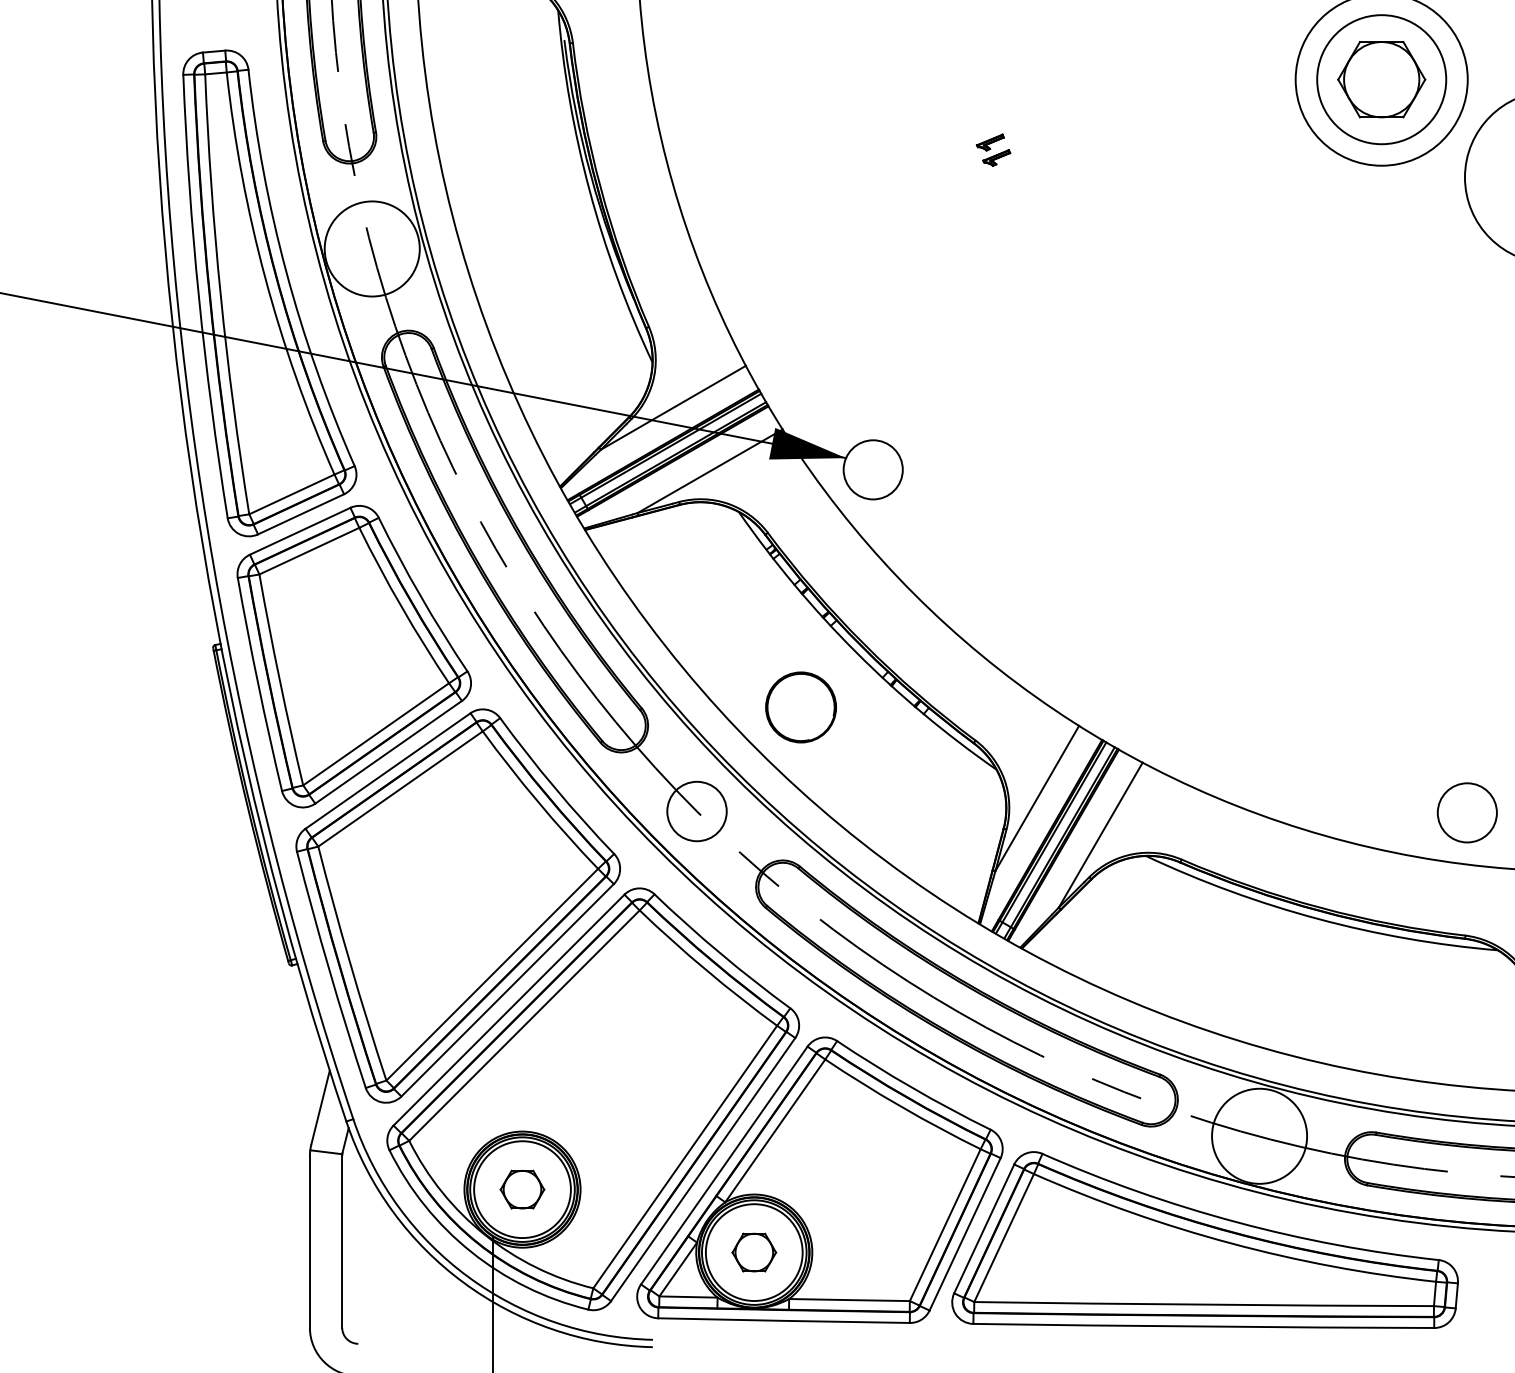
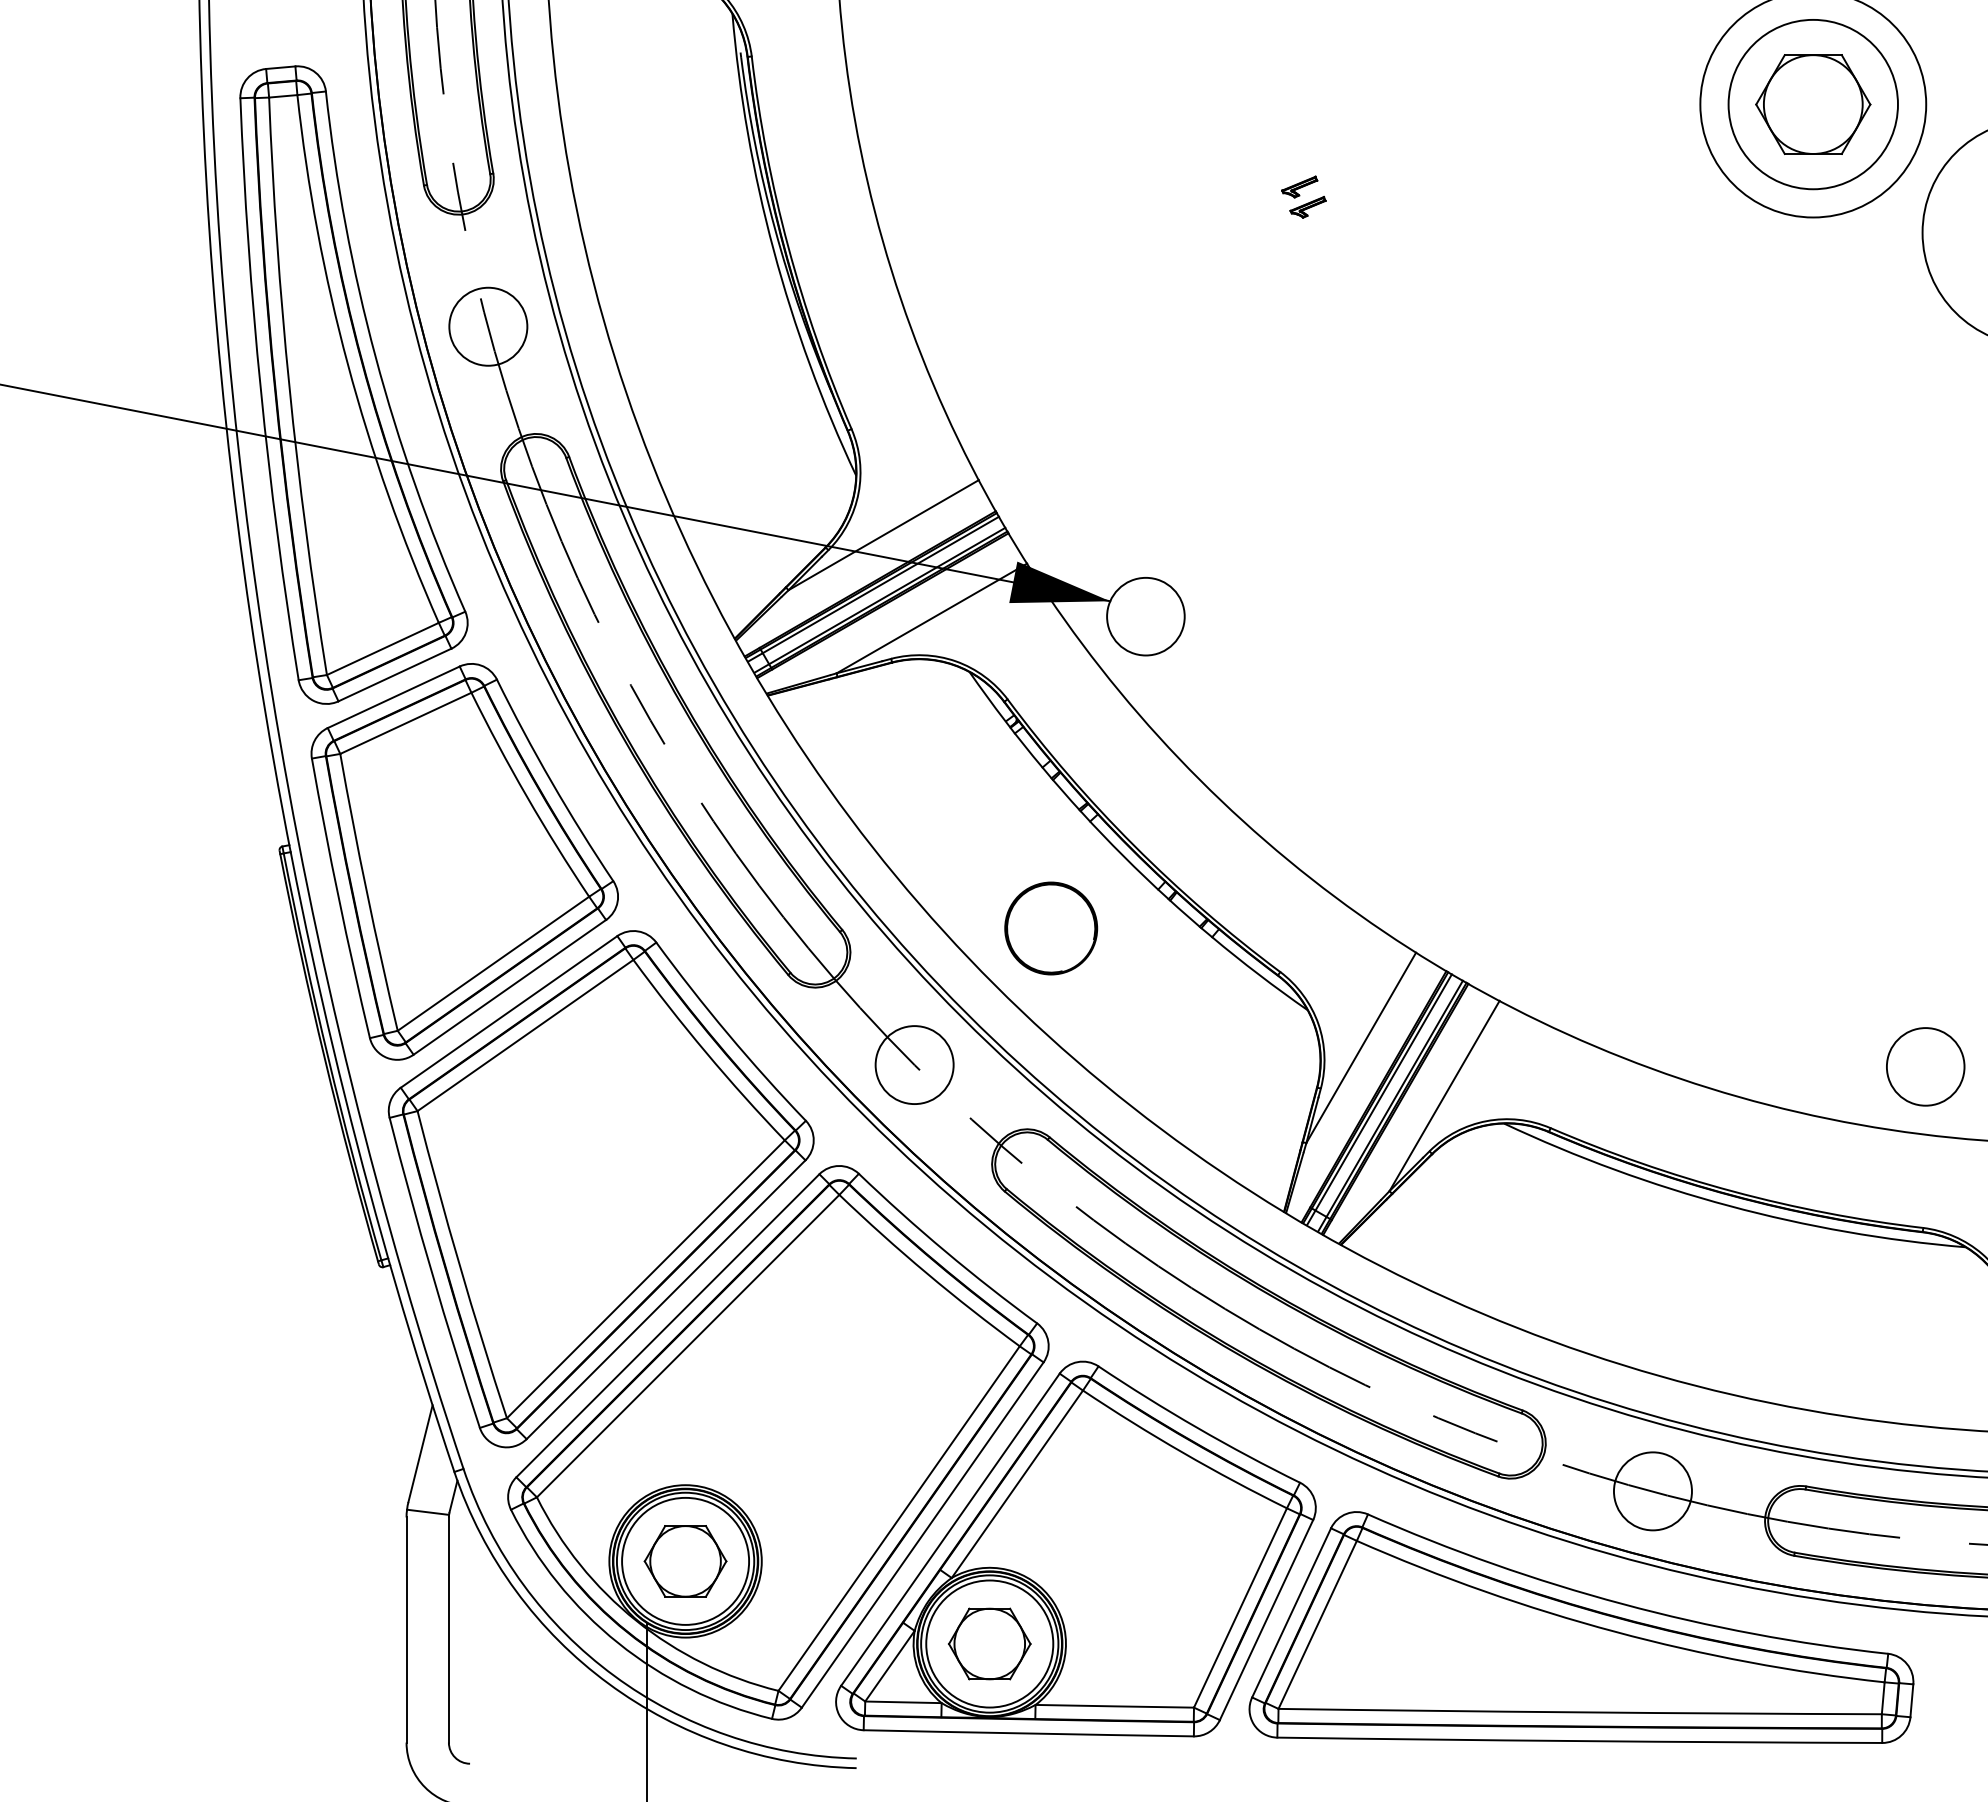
circle: (372, 248) -> (488, 326), size x0.62
circle: (1259, 1136) -> (1652, 1491), size x0.62
part: (522, 1189) -> (685, 1561), size x1.43
part: (754, 1252) -> (989, 1643), size x1.43

